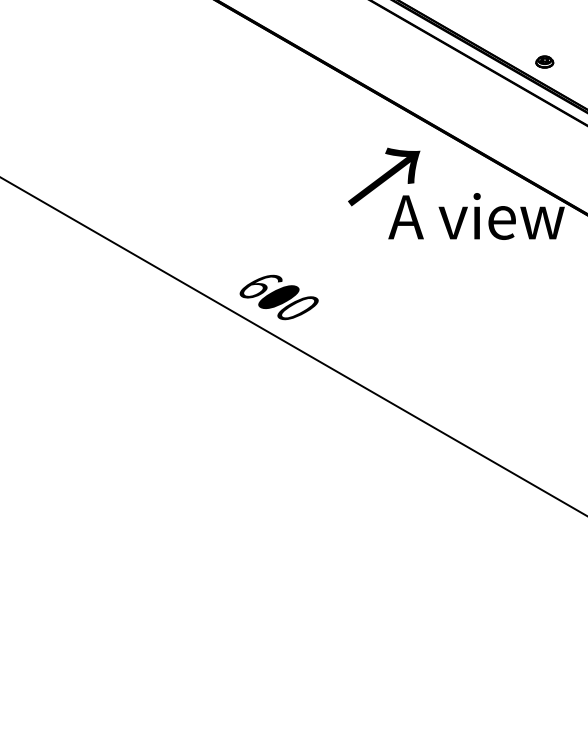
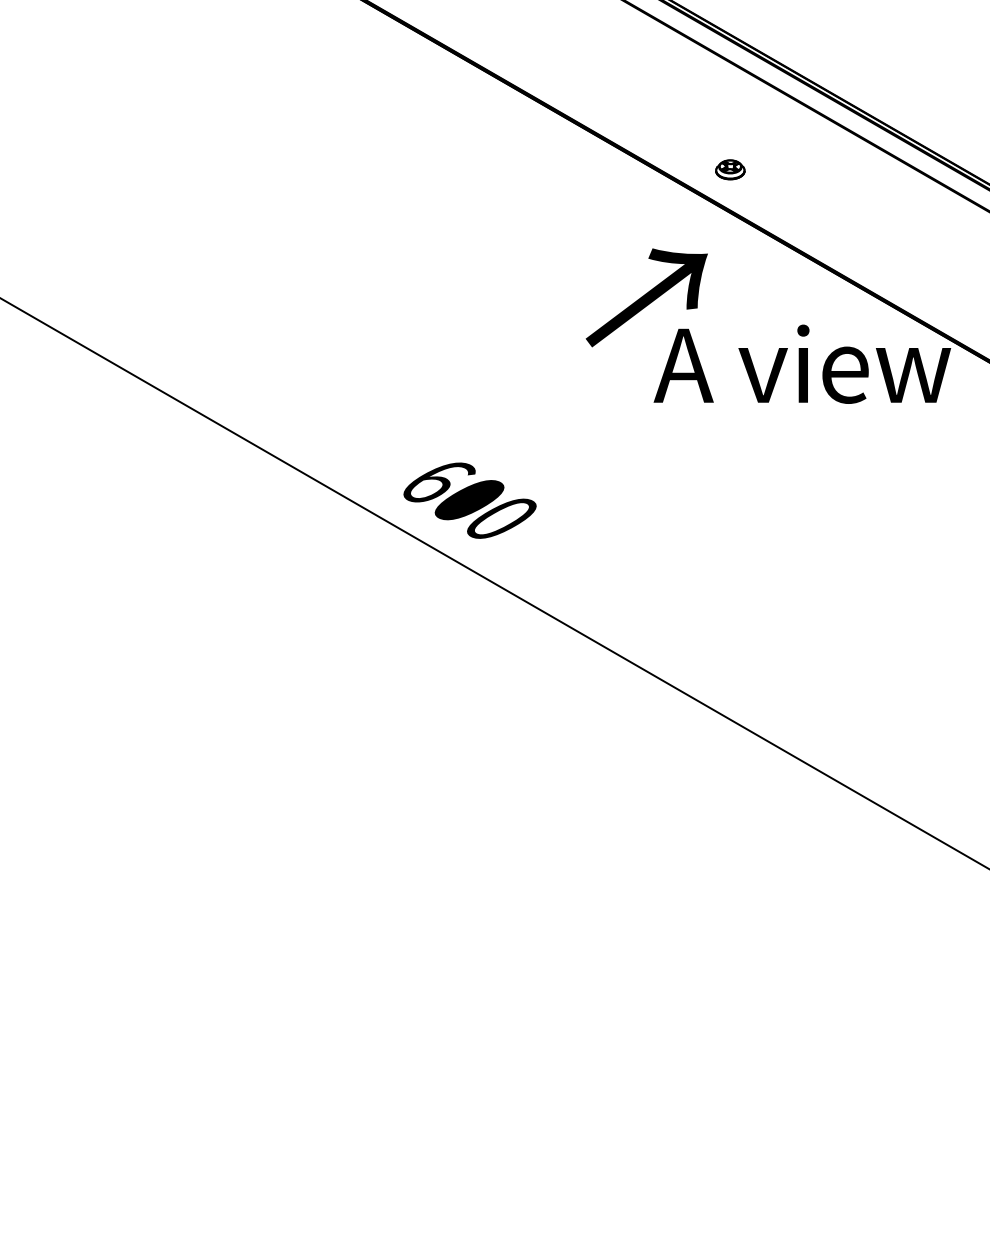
part: (544, 61) -> (729, 168), moved

